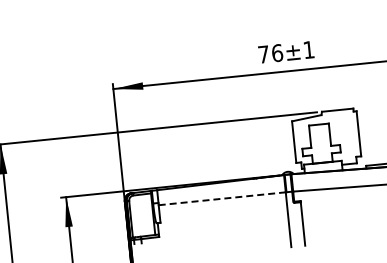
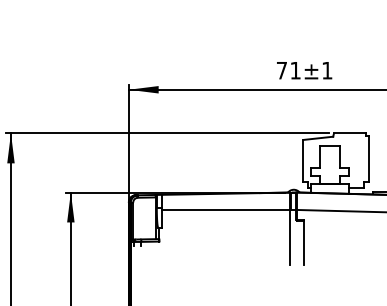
text: (277, 53) -> (295, 70), 76±1 -> 71±1
line: (222, 198) -> (226, 209), dashed -> solid

